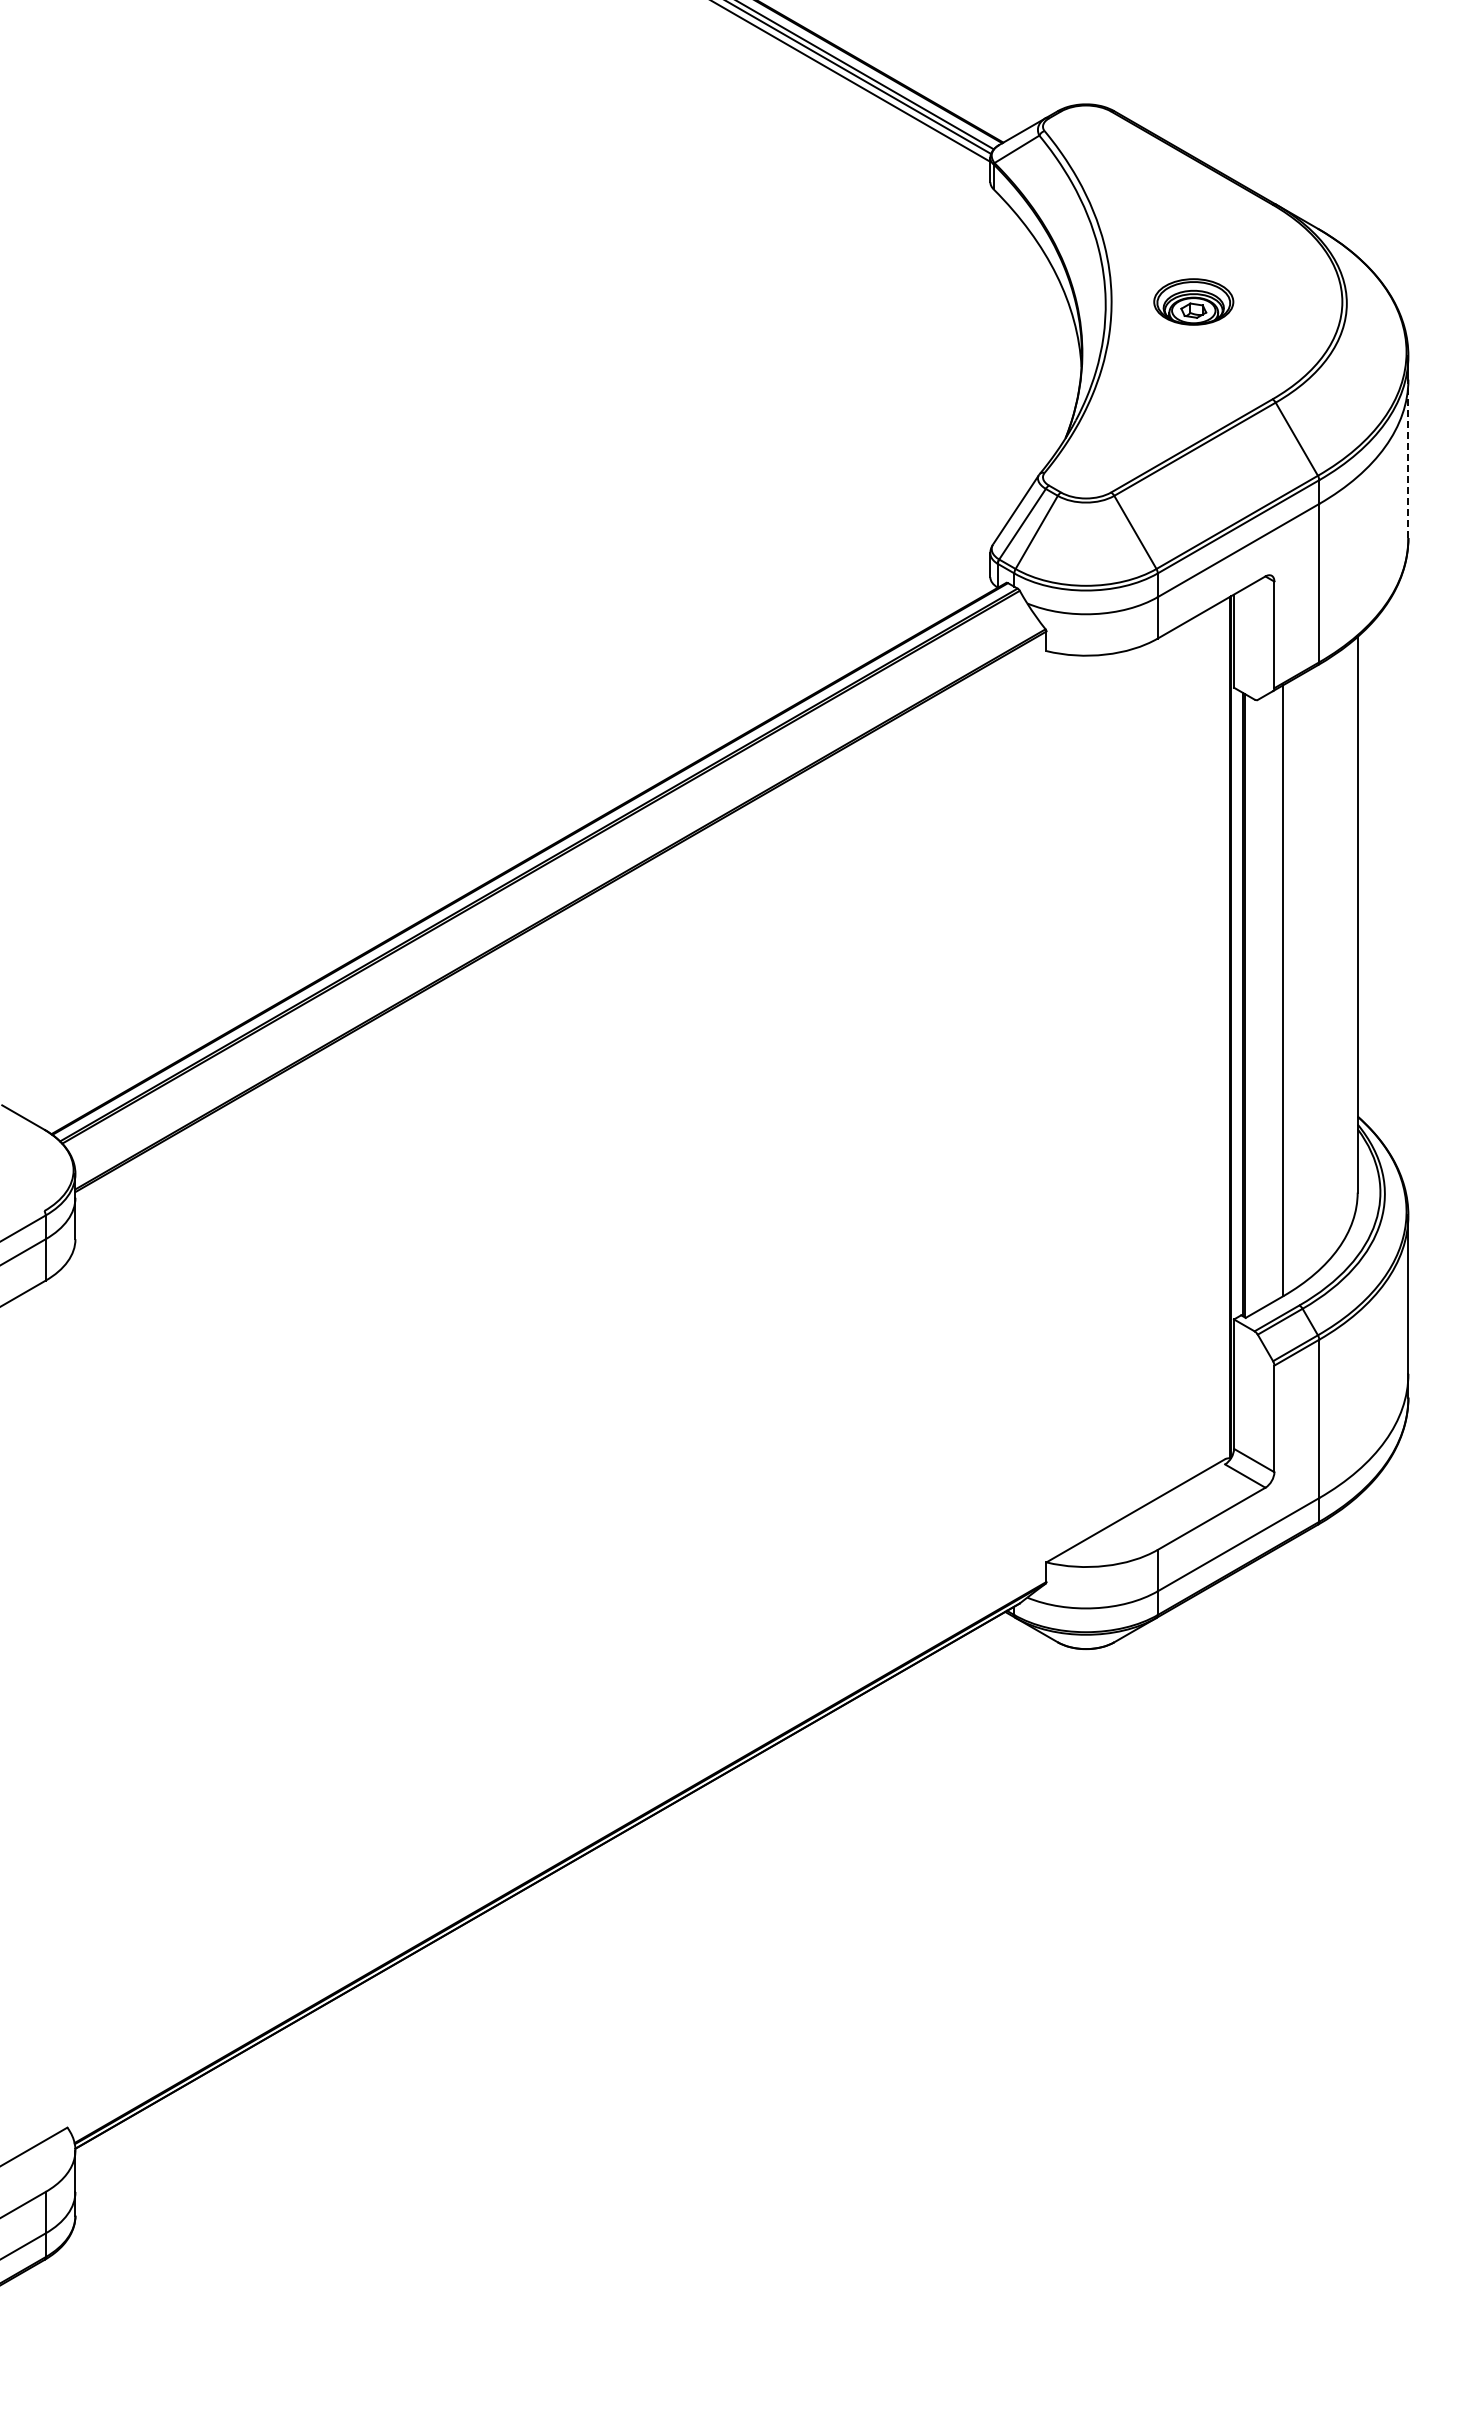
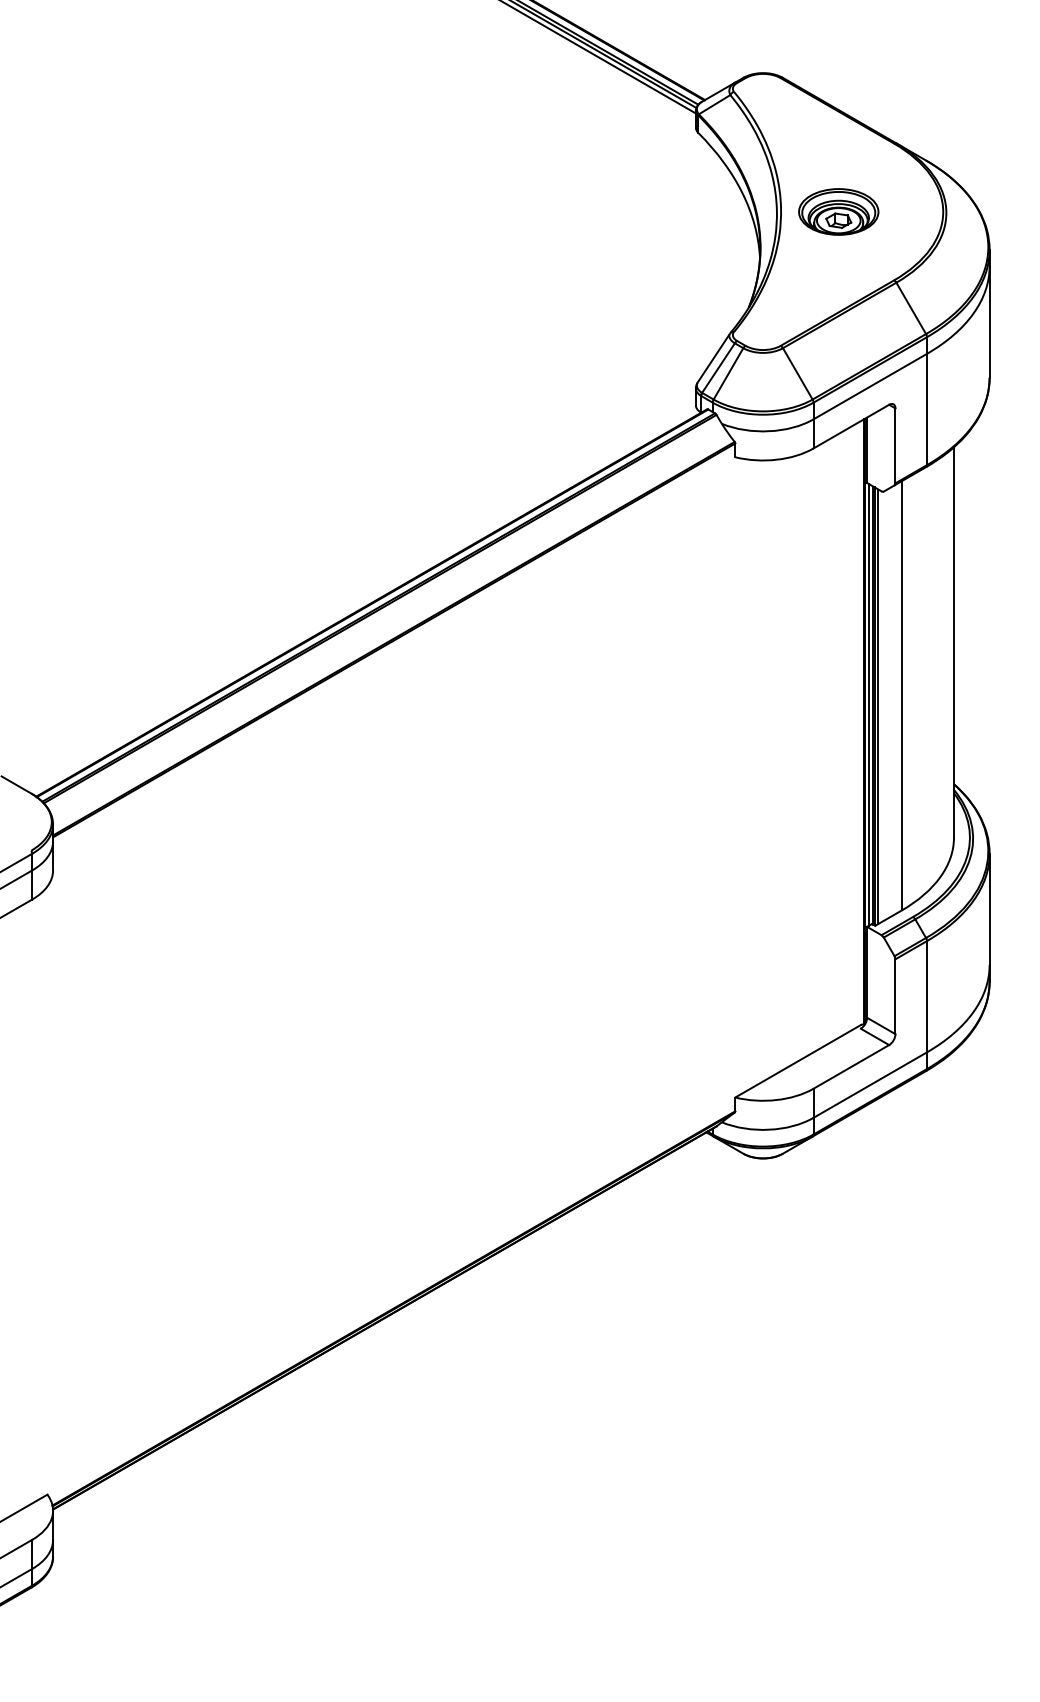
part: (1193, 301) -> (838, 211), size x1.43
line: (1408, 458) -> (989, 321), dashed -> solid
line: (1236, 1003) -> (868, 704), added
line: (1250, 1006) -> (878, 706), added

